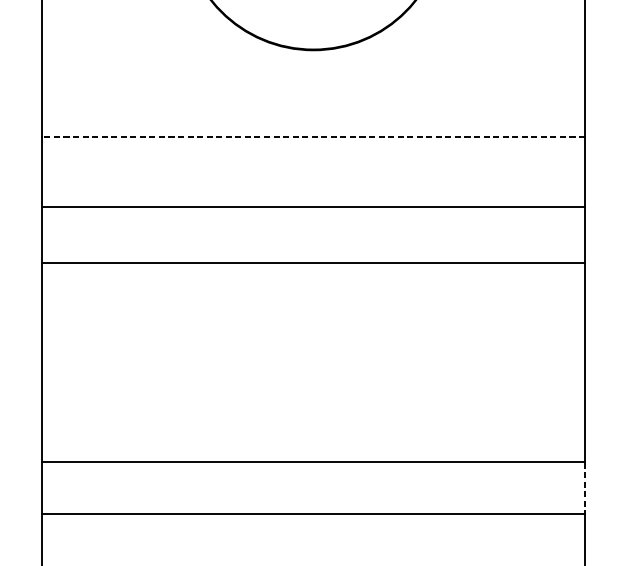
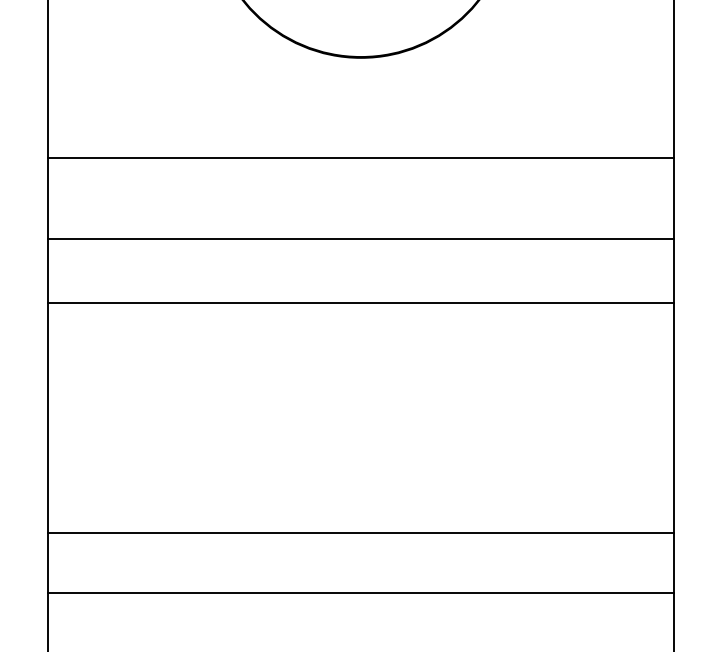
line: (313, 136) -> (361, 157), dashed -> solid
line: (584, 488) -> (673, 562), dashed -> solid

